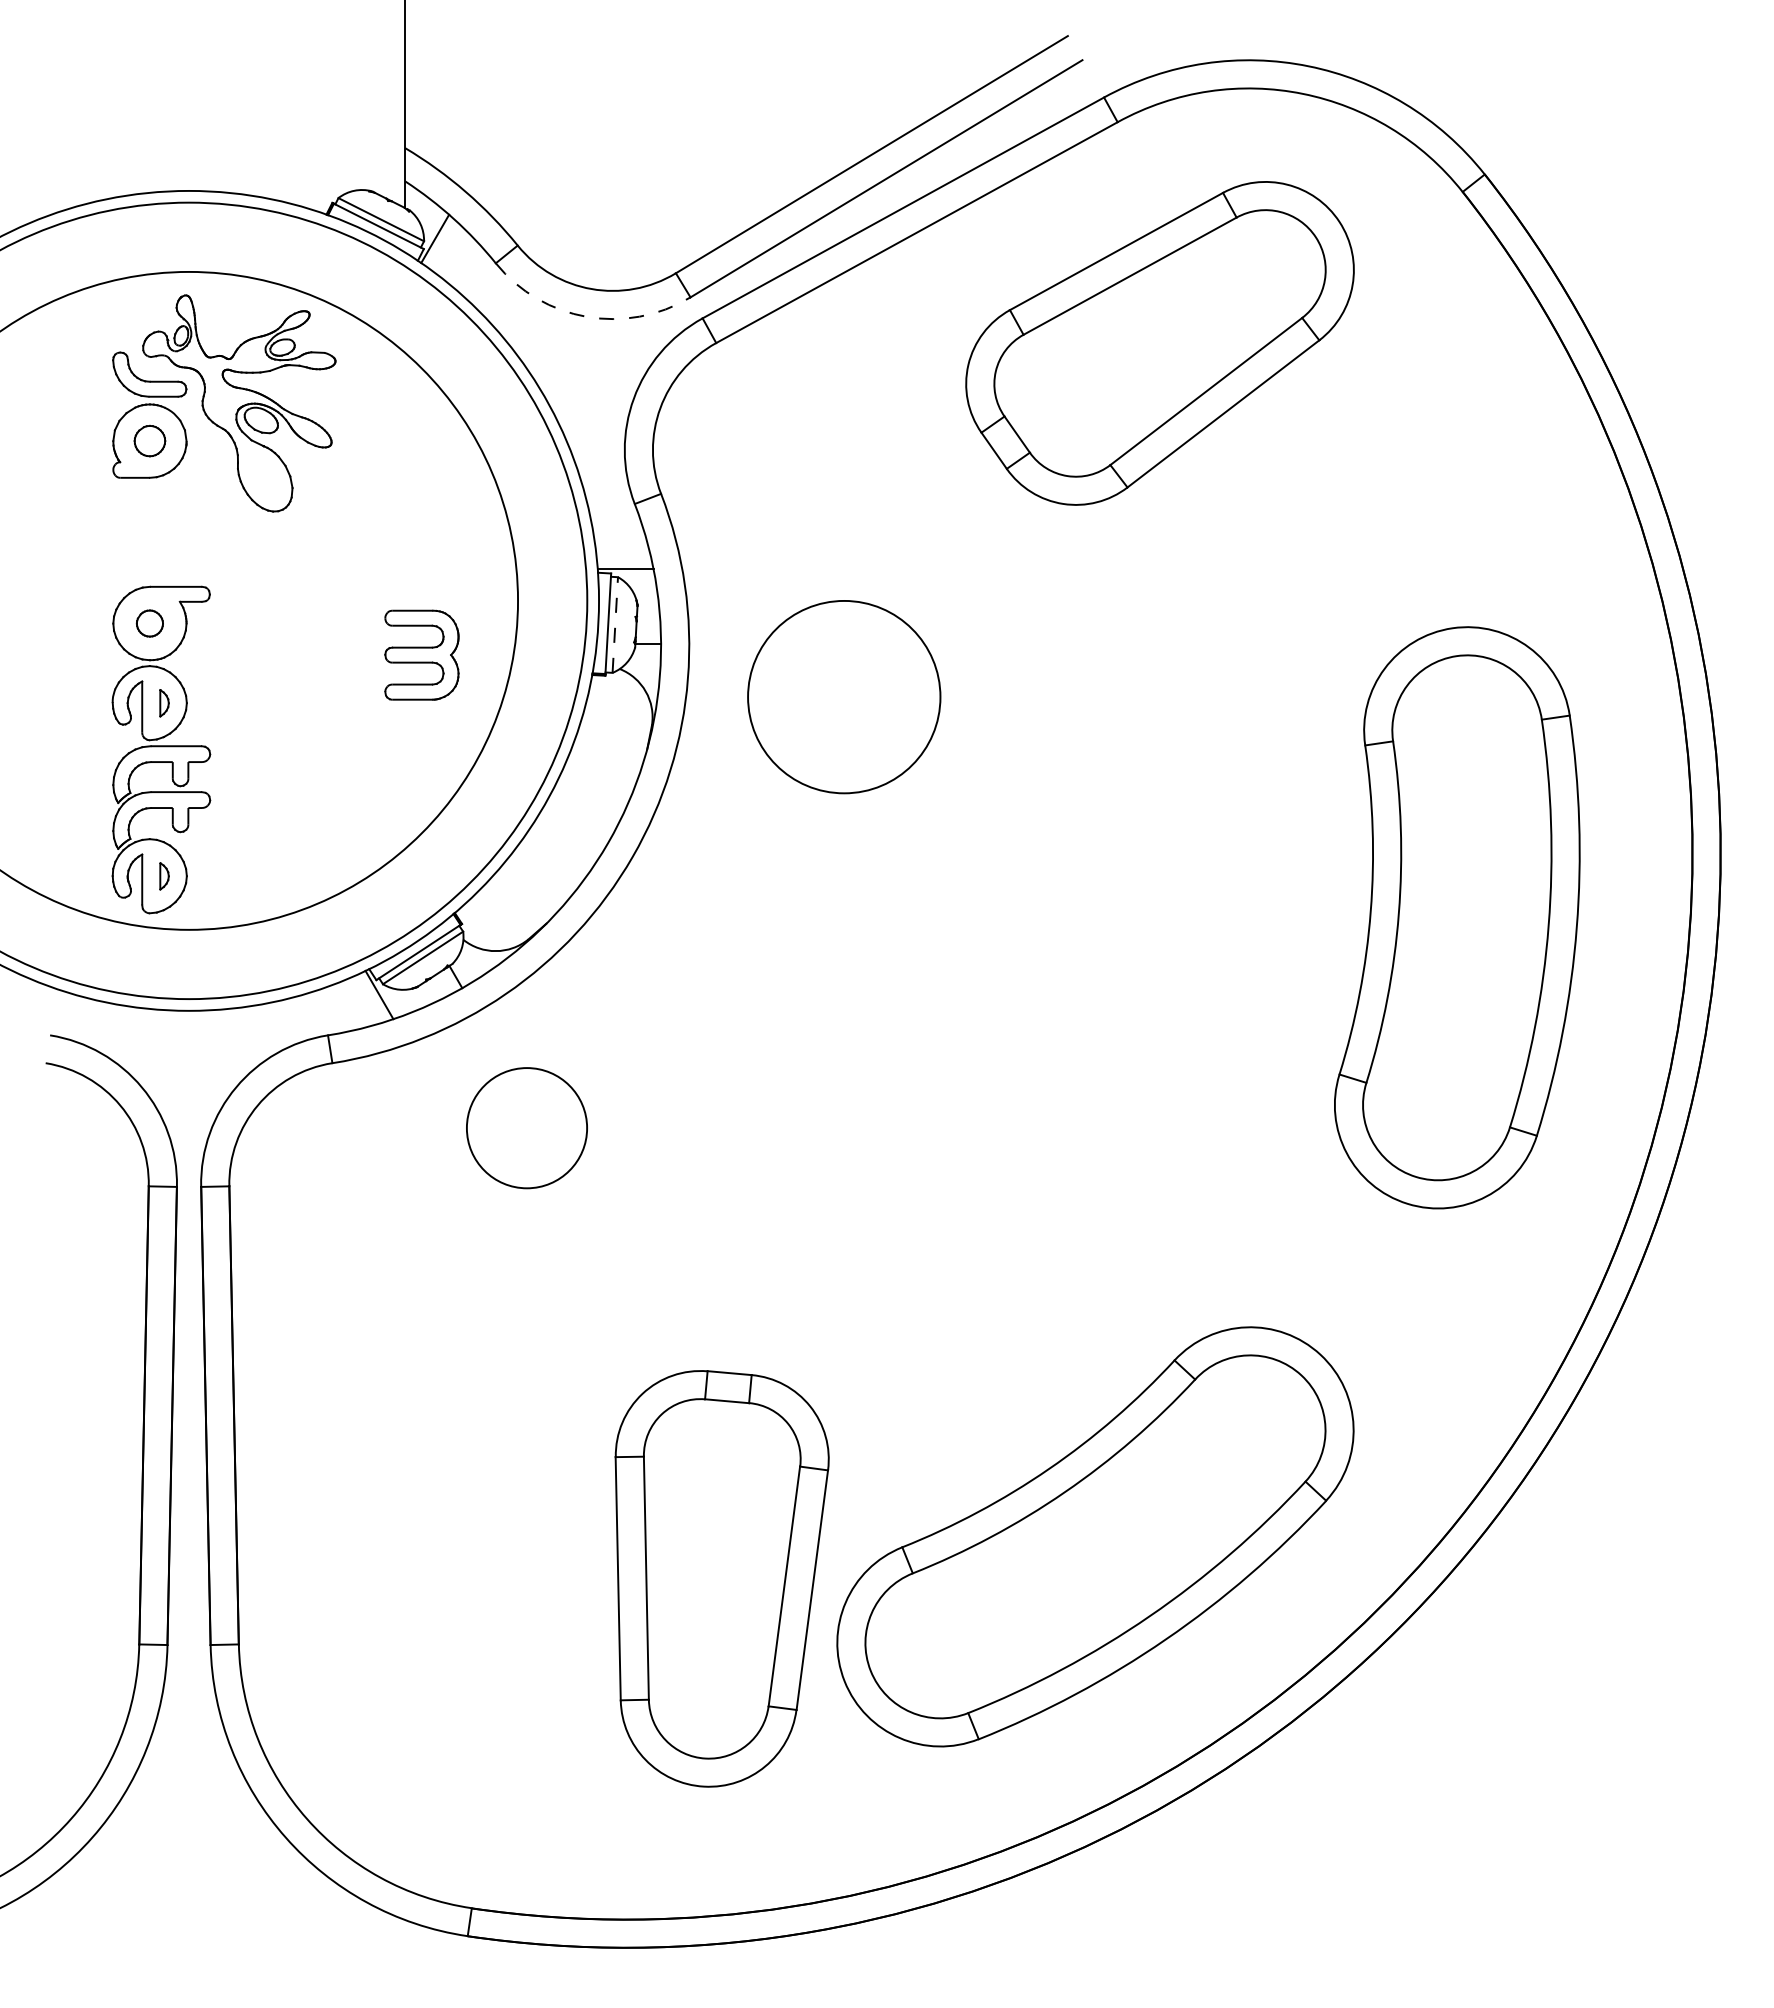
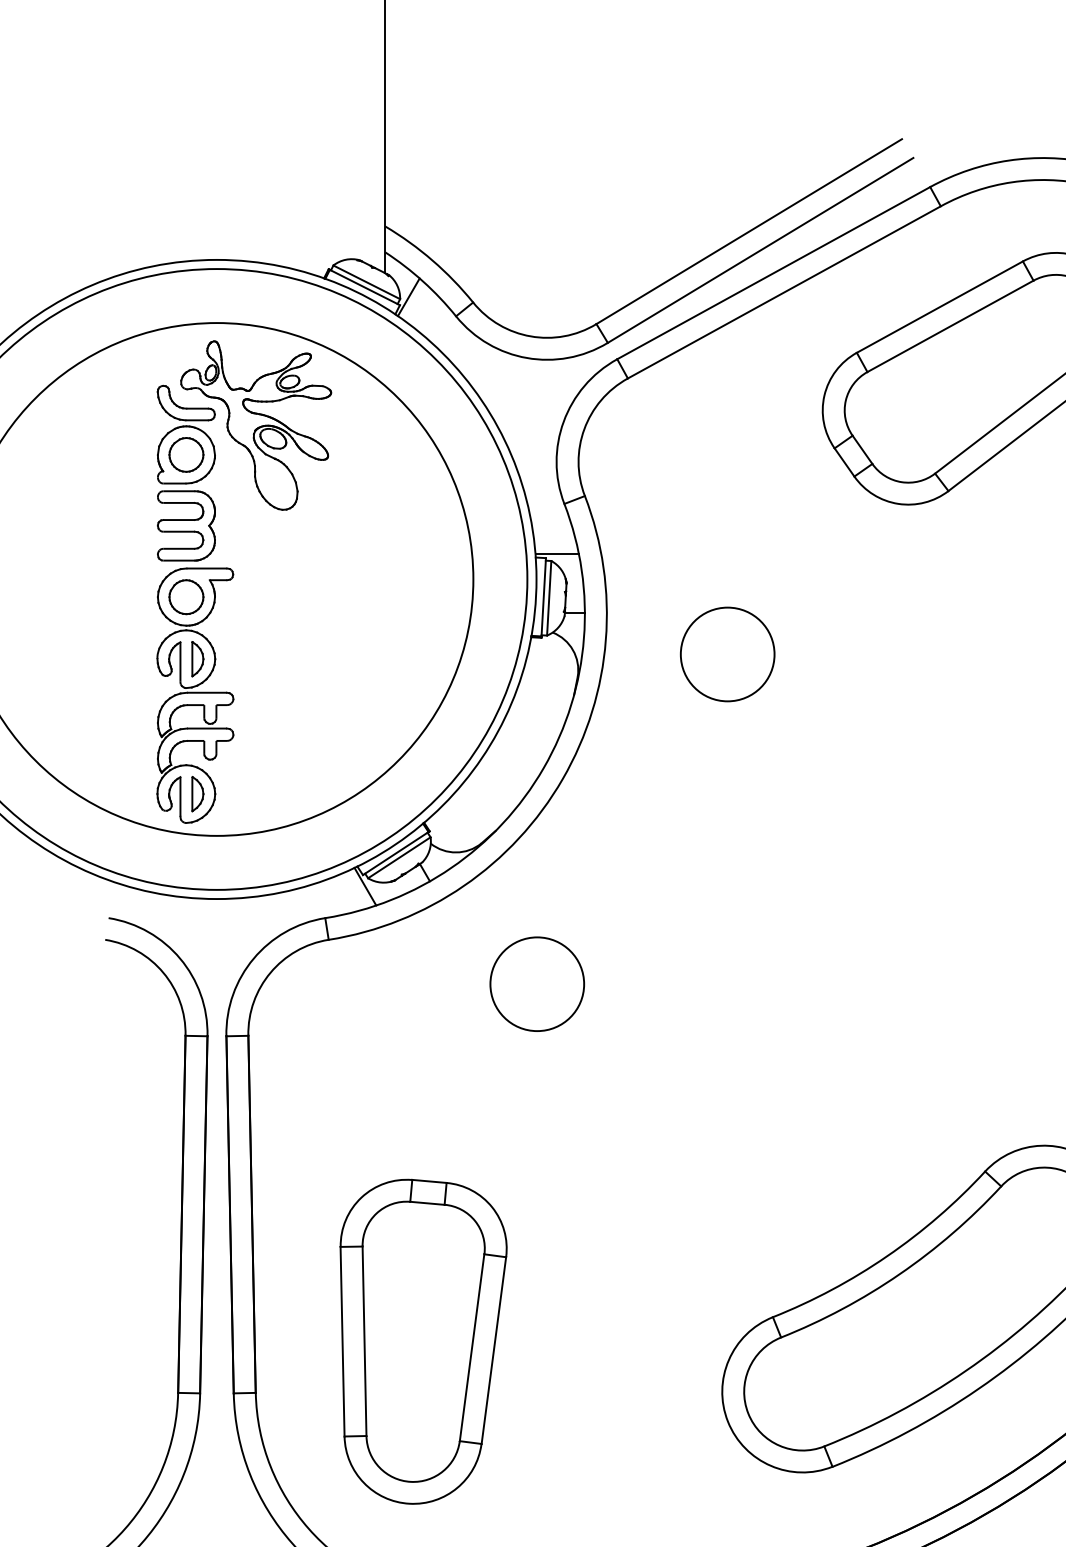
arc: (586, 316) -> (526, 357), dashed -> solid
part: (149, 440) -> (186, 454), size x1.43
part: (149, 623) -> (186, 597), size x1.67
line: (615, 625) -> (549, 598), dashed -> solid
part: (421, 654) -> (186, 525), moved
circle: (844, 697) -> (727, 654), size x0.62
part: (164, 703) -> (197, 659), size x1.67
part: (164, 876) -> (197, 794), size x1.67
circle: (526, 1128) -> (536, 984), moved
part: (721, 1578) -> (423, 1341), moved

